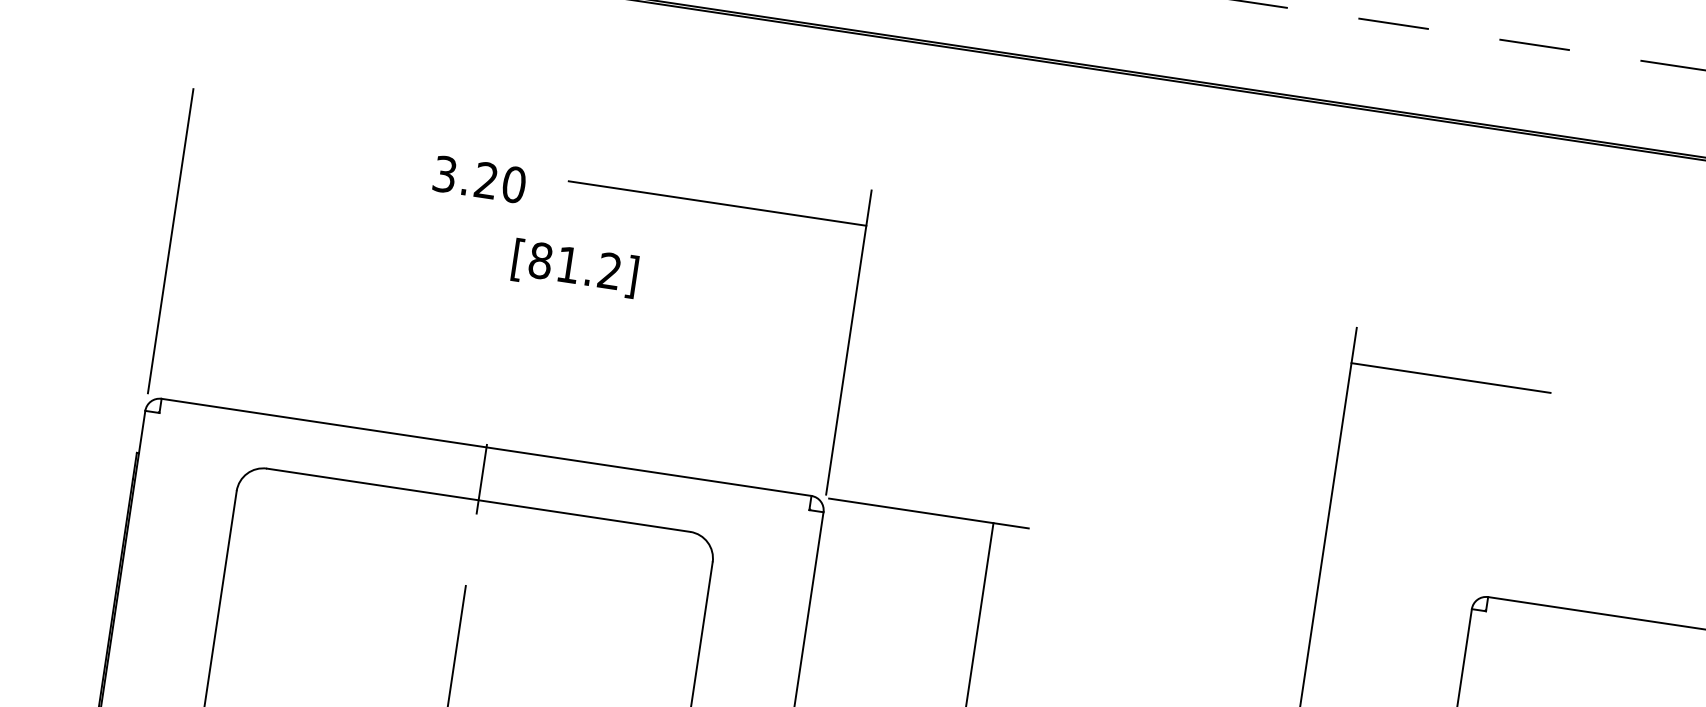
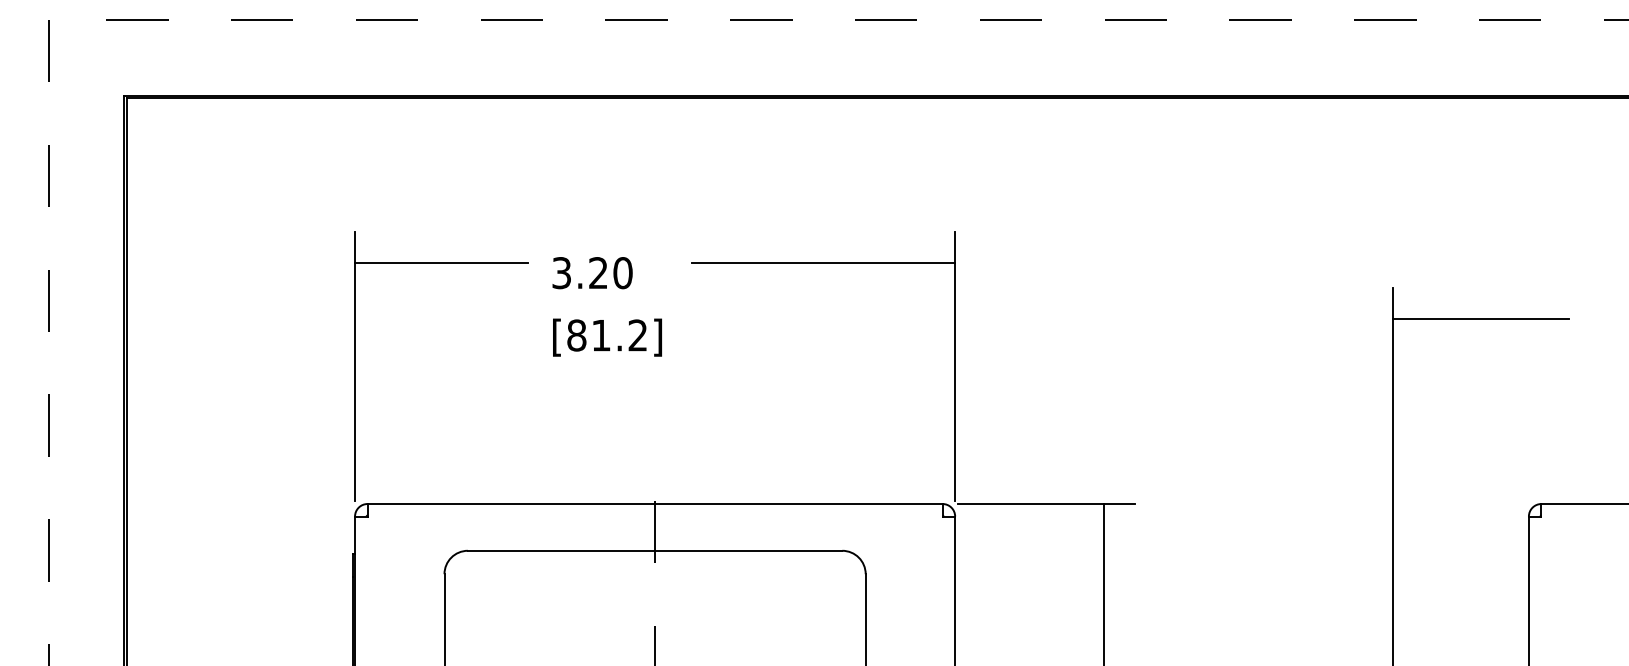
line: (285, 139) -> (441, 263), added
text: (479, 180) -> (592, 273), moved
text: (575, 268) -> (607, 337), moved

